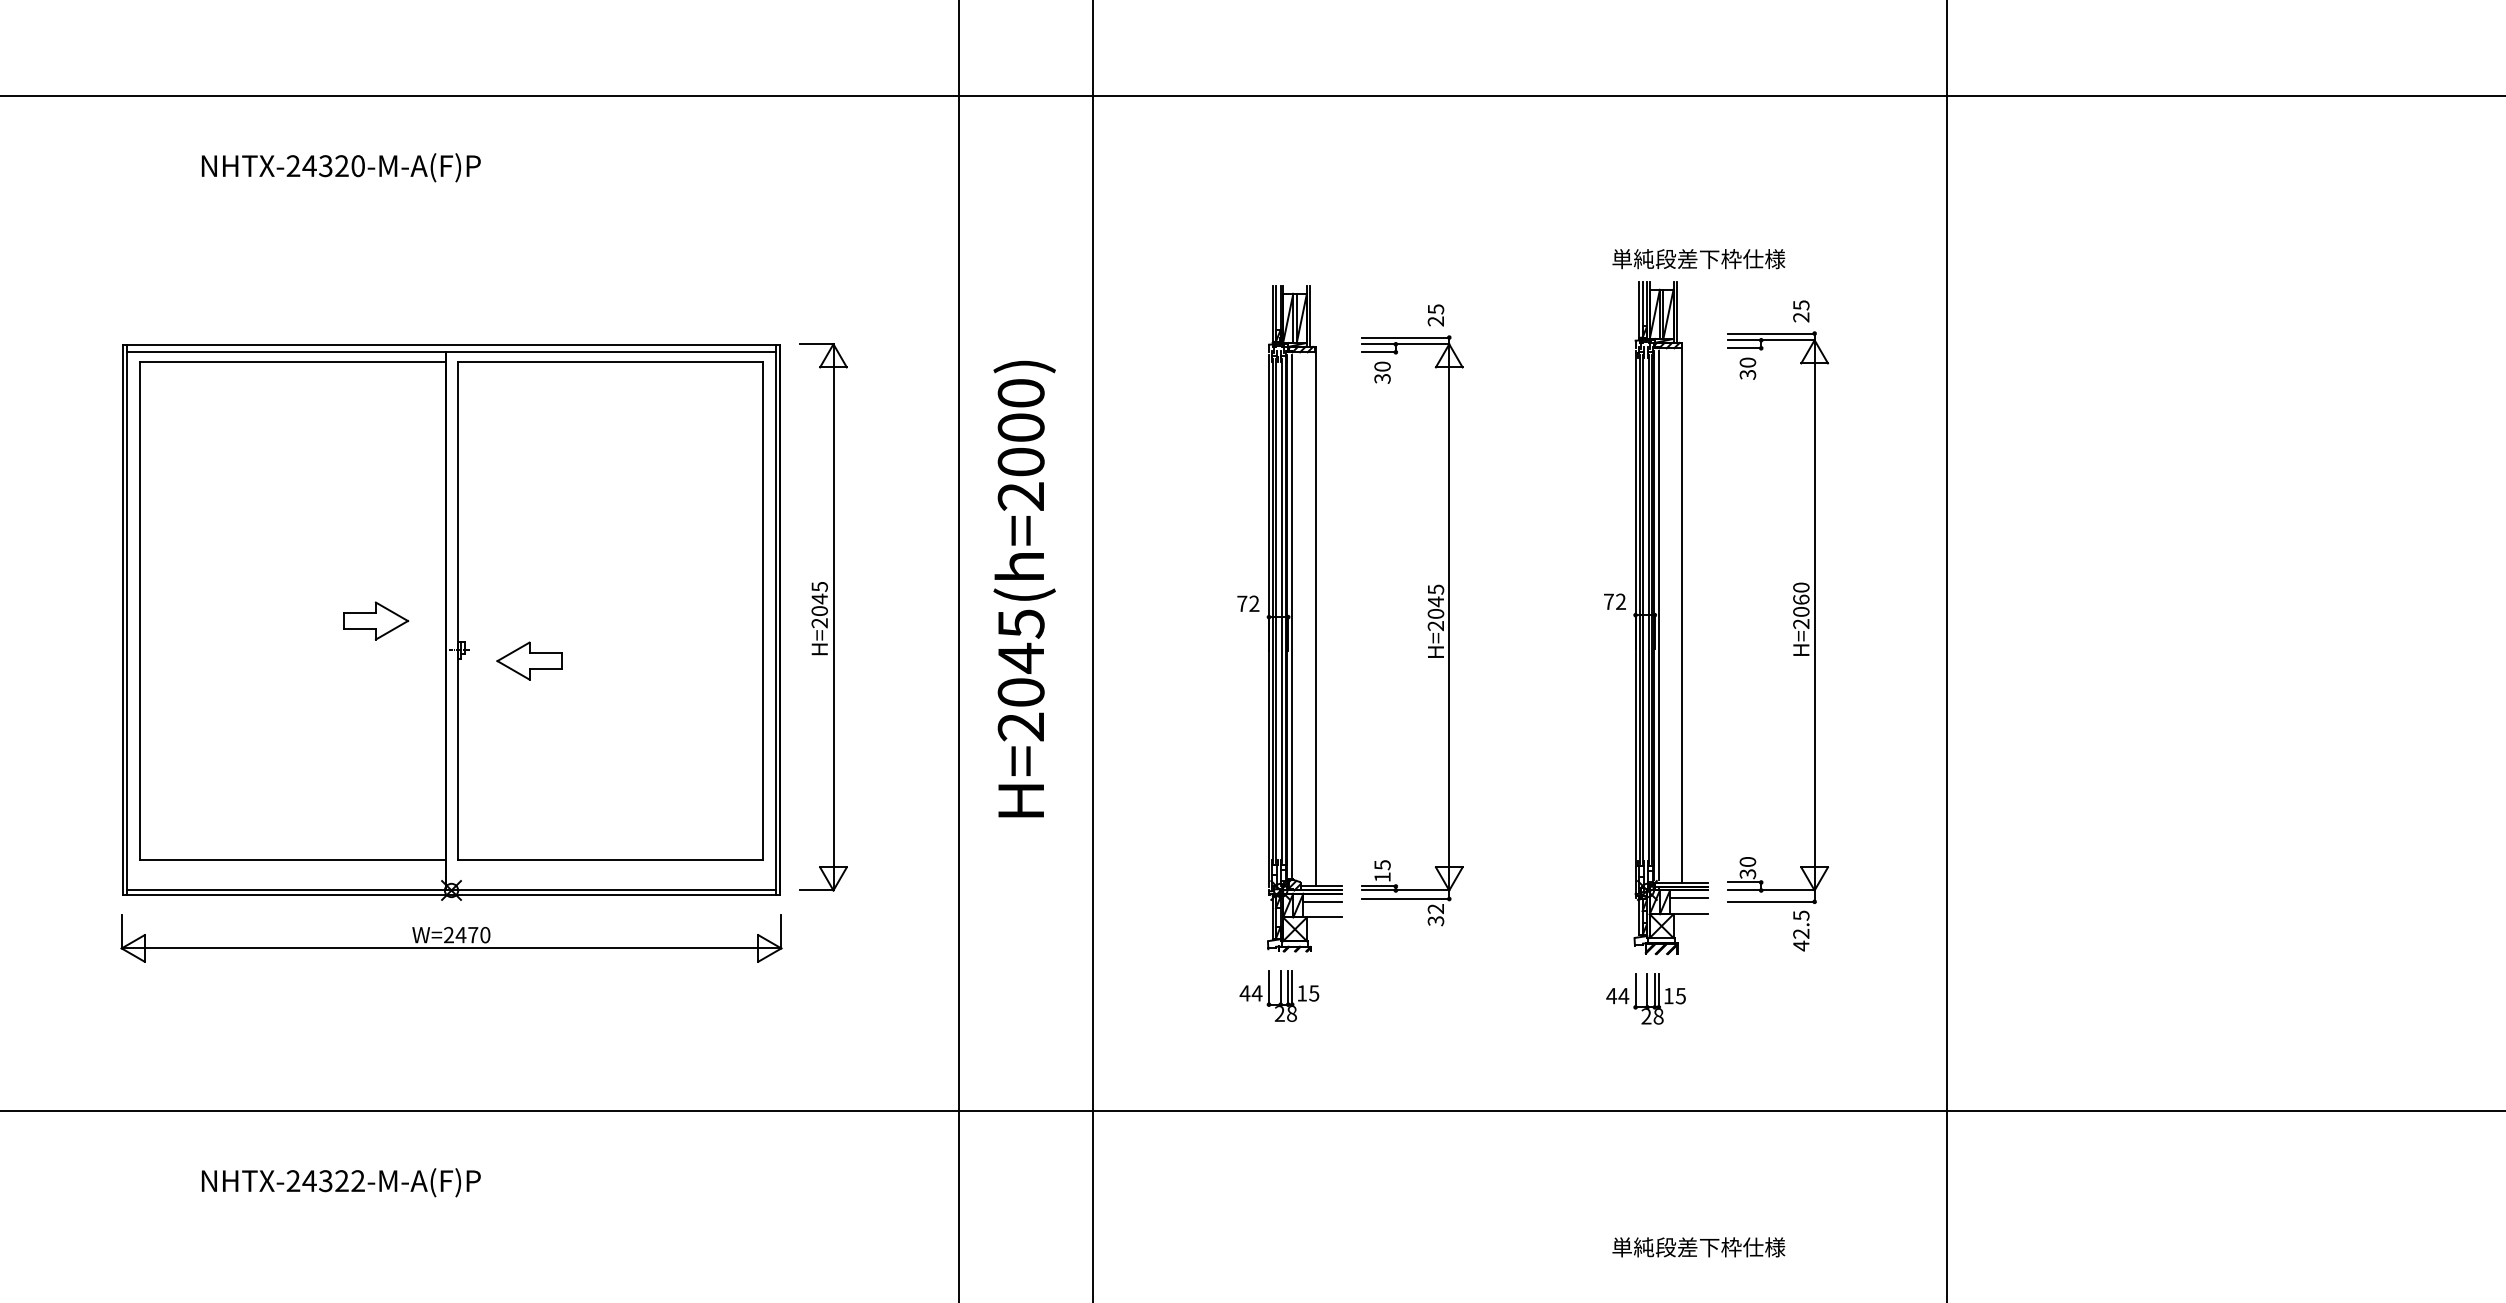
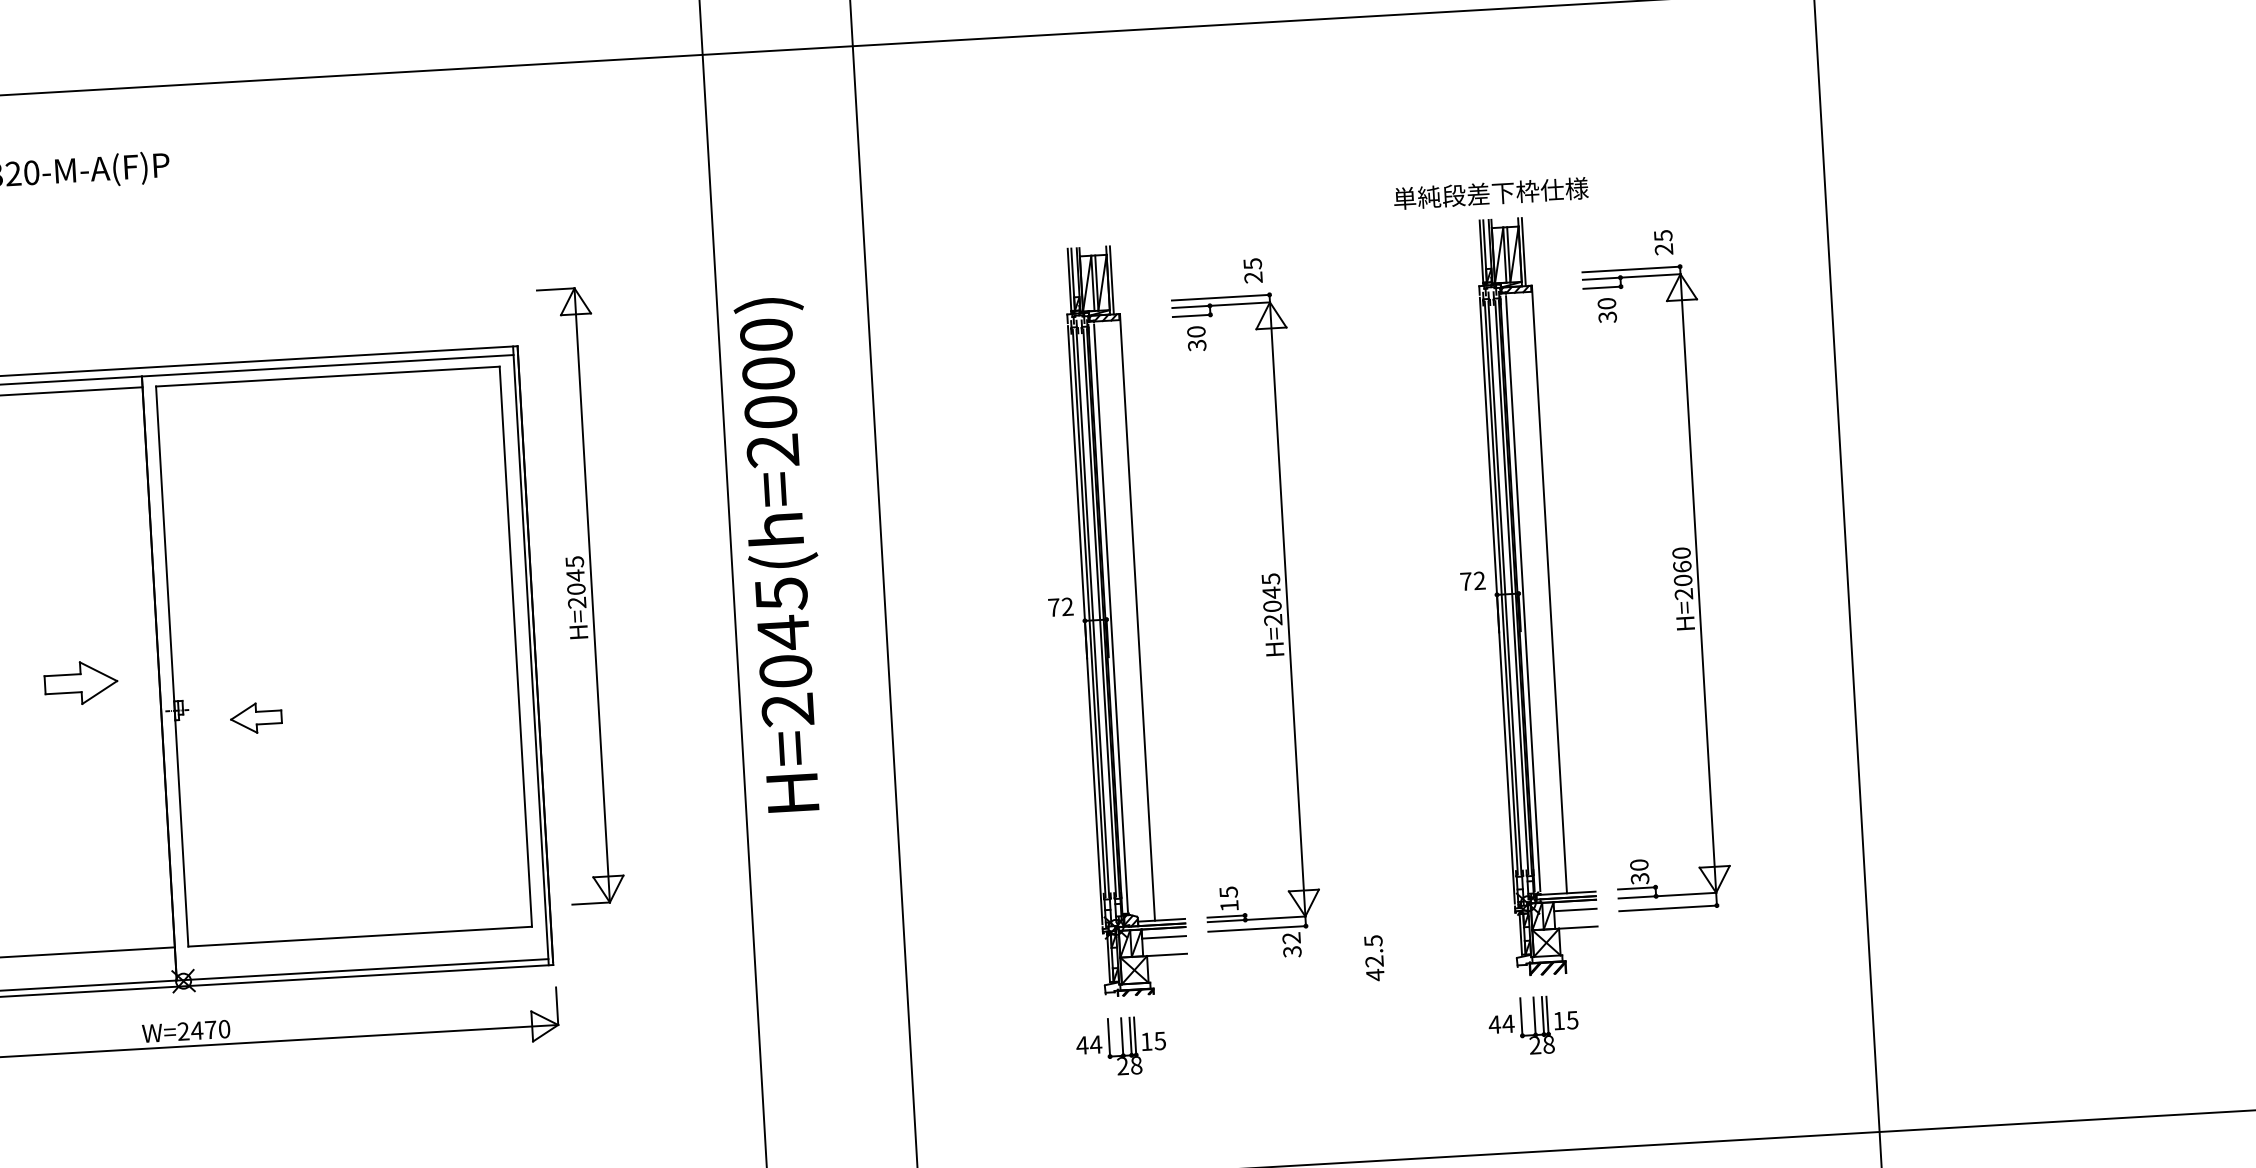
text: (1698, 259) -> (1490, 194), moved
text: (1024, 588) -> (782, 554), moved
part: (823, 617) -> (580, 596), moved
part: (529, 660) -> (256, 717), size x0.7
text: (1801, 930) -> (1374, 957), moved

